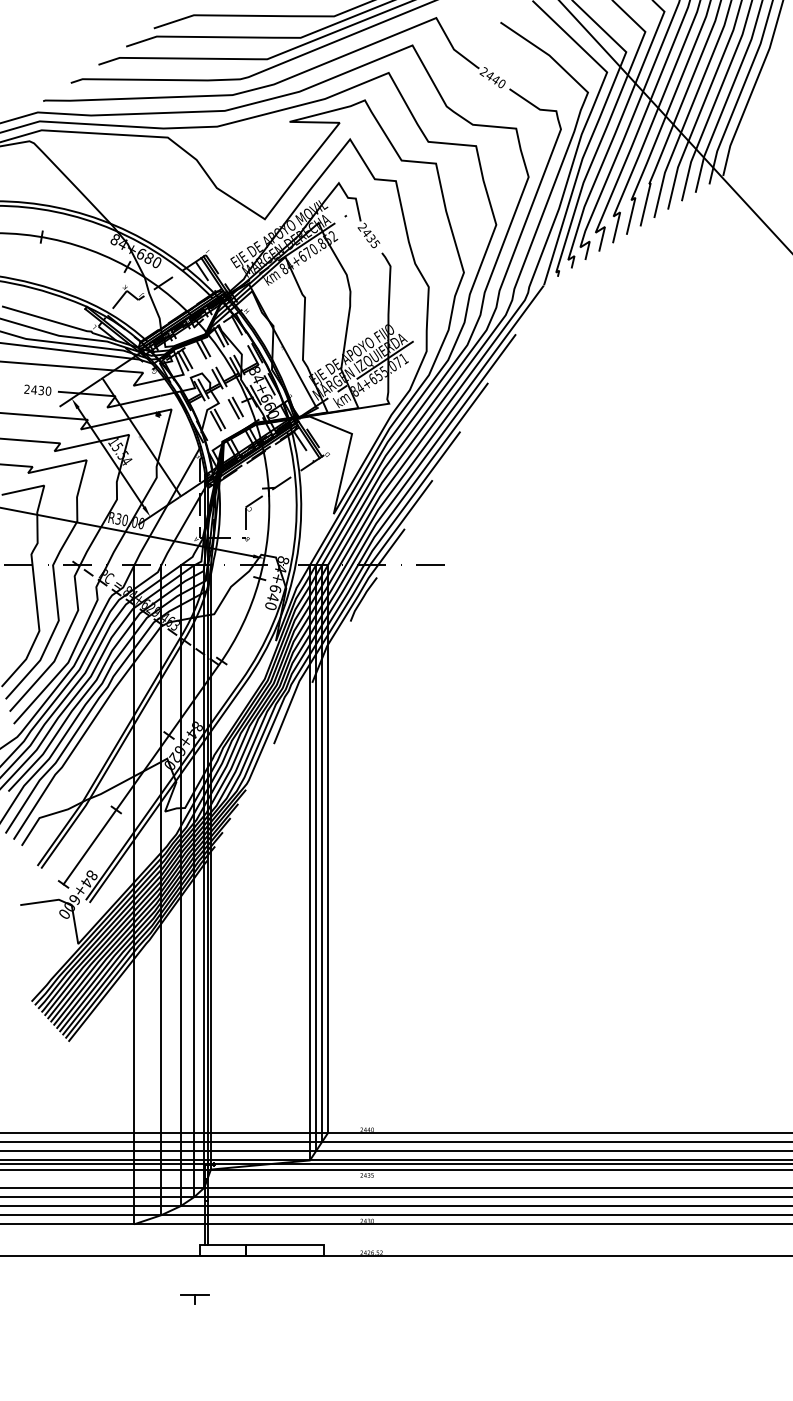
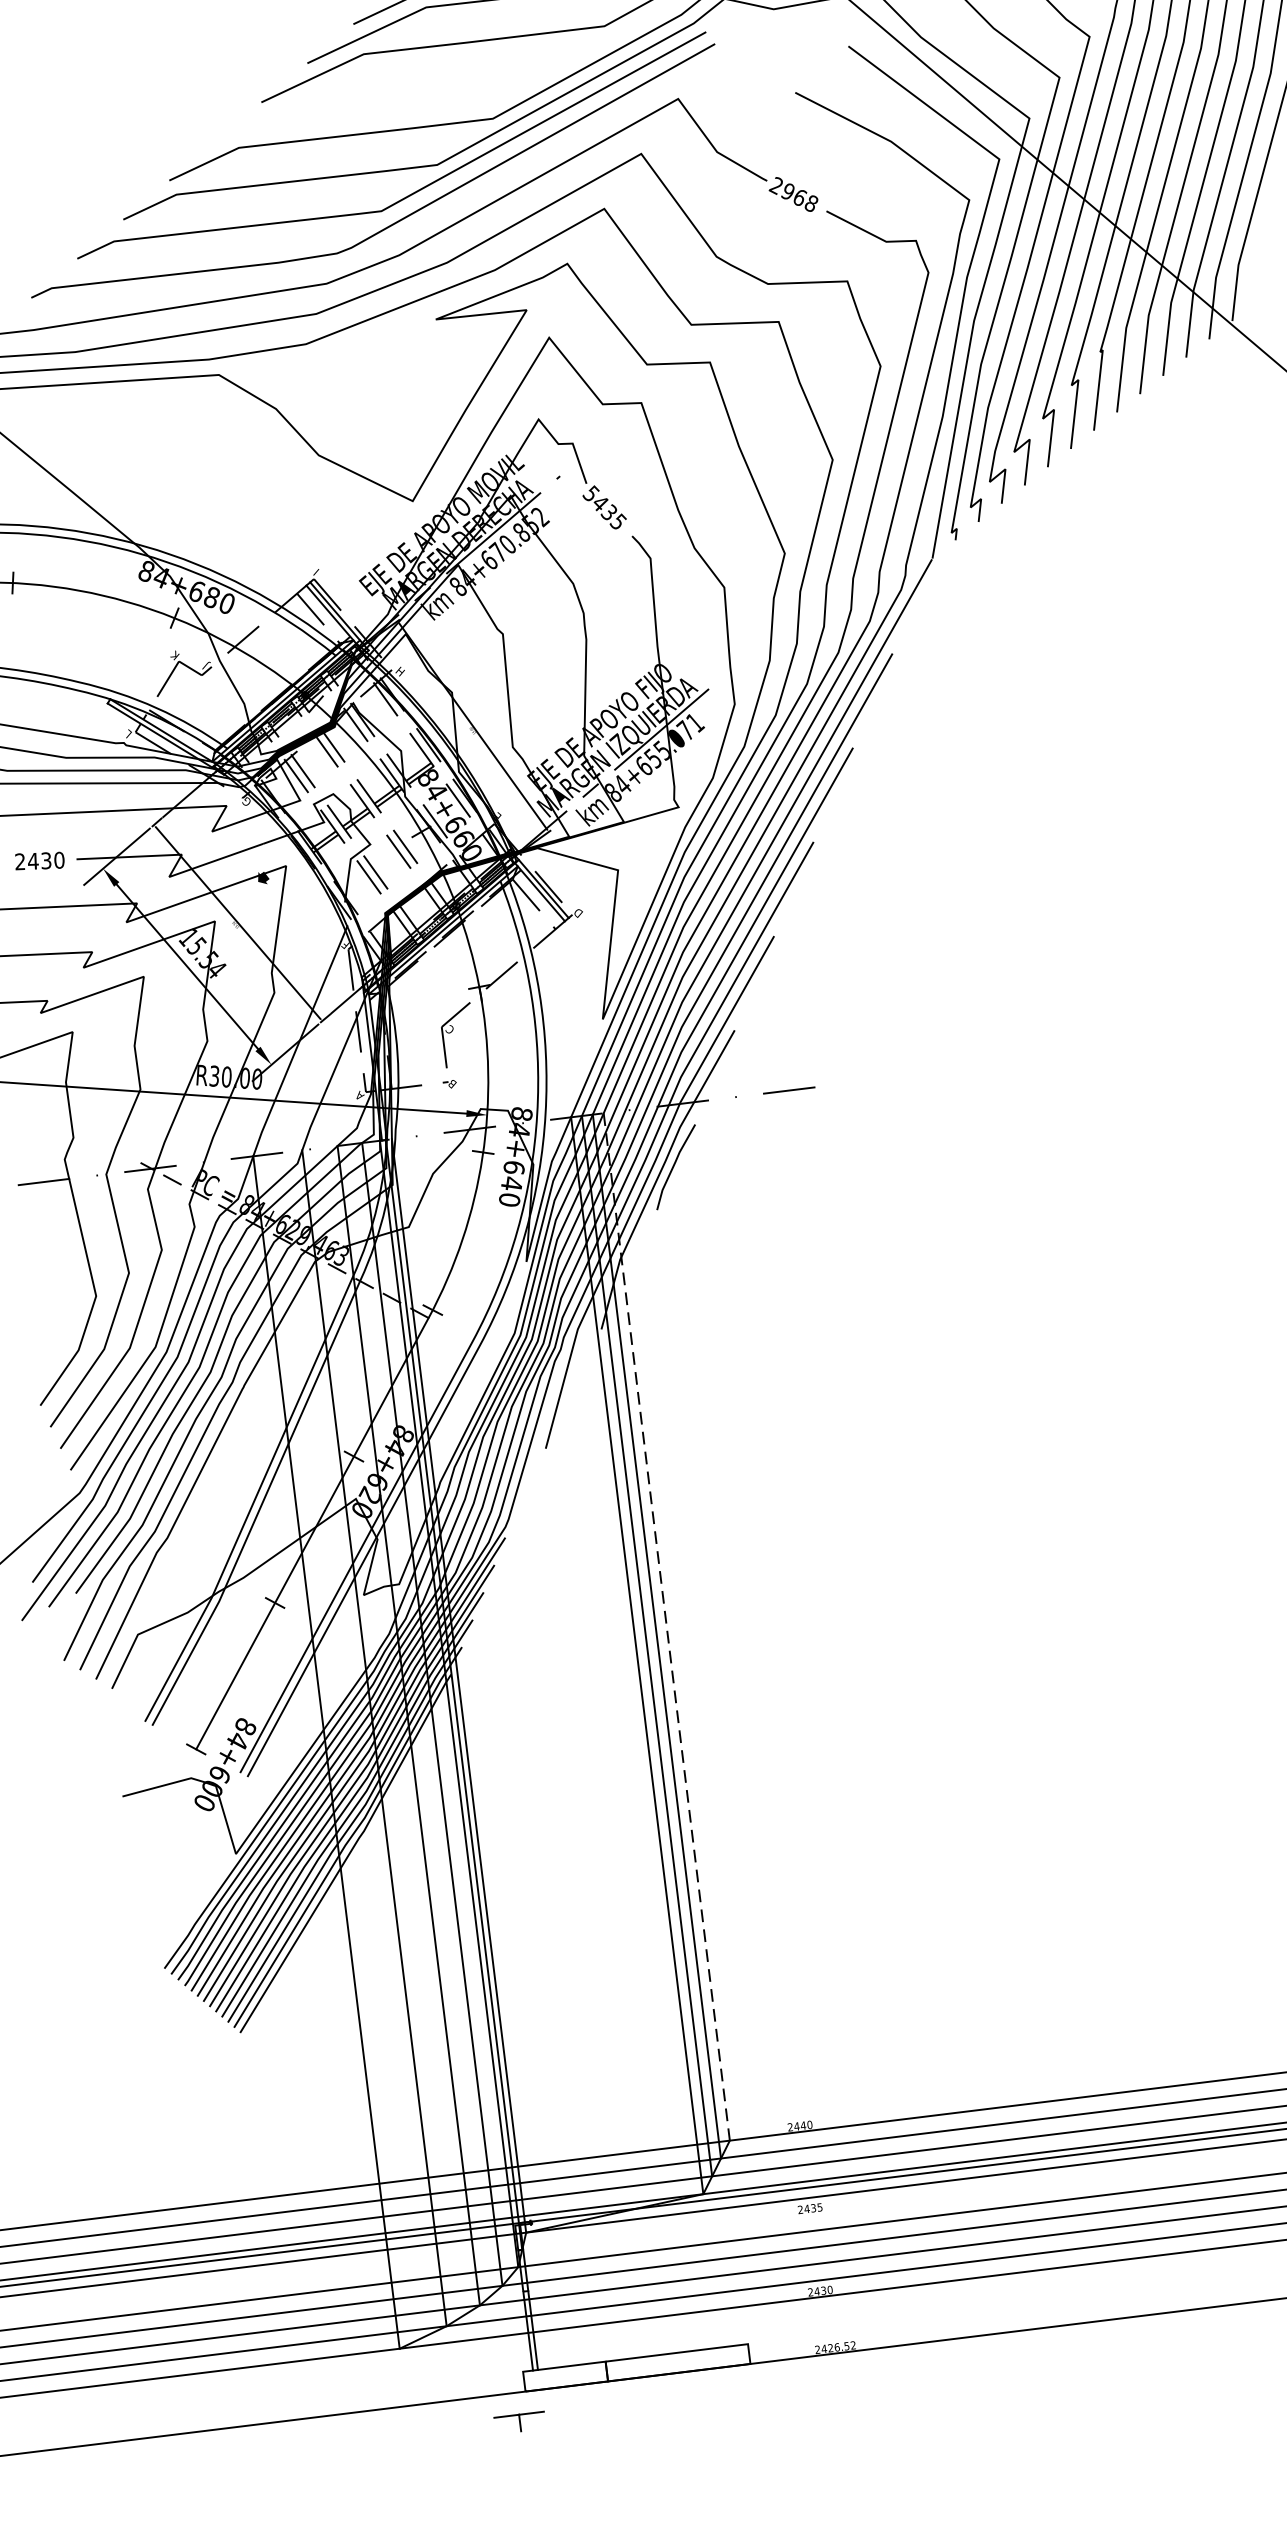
text: (495, 79) -> (798, 197), 2440 -> 2968
text: (362, 227) -> (591, 494), 2435 -> 5435
line: (327, 849) -> (666, 1627), solid -> dashed
part: (194, 1299) -> (519, 2422), moved

